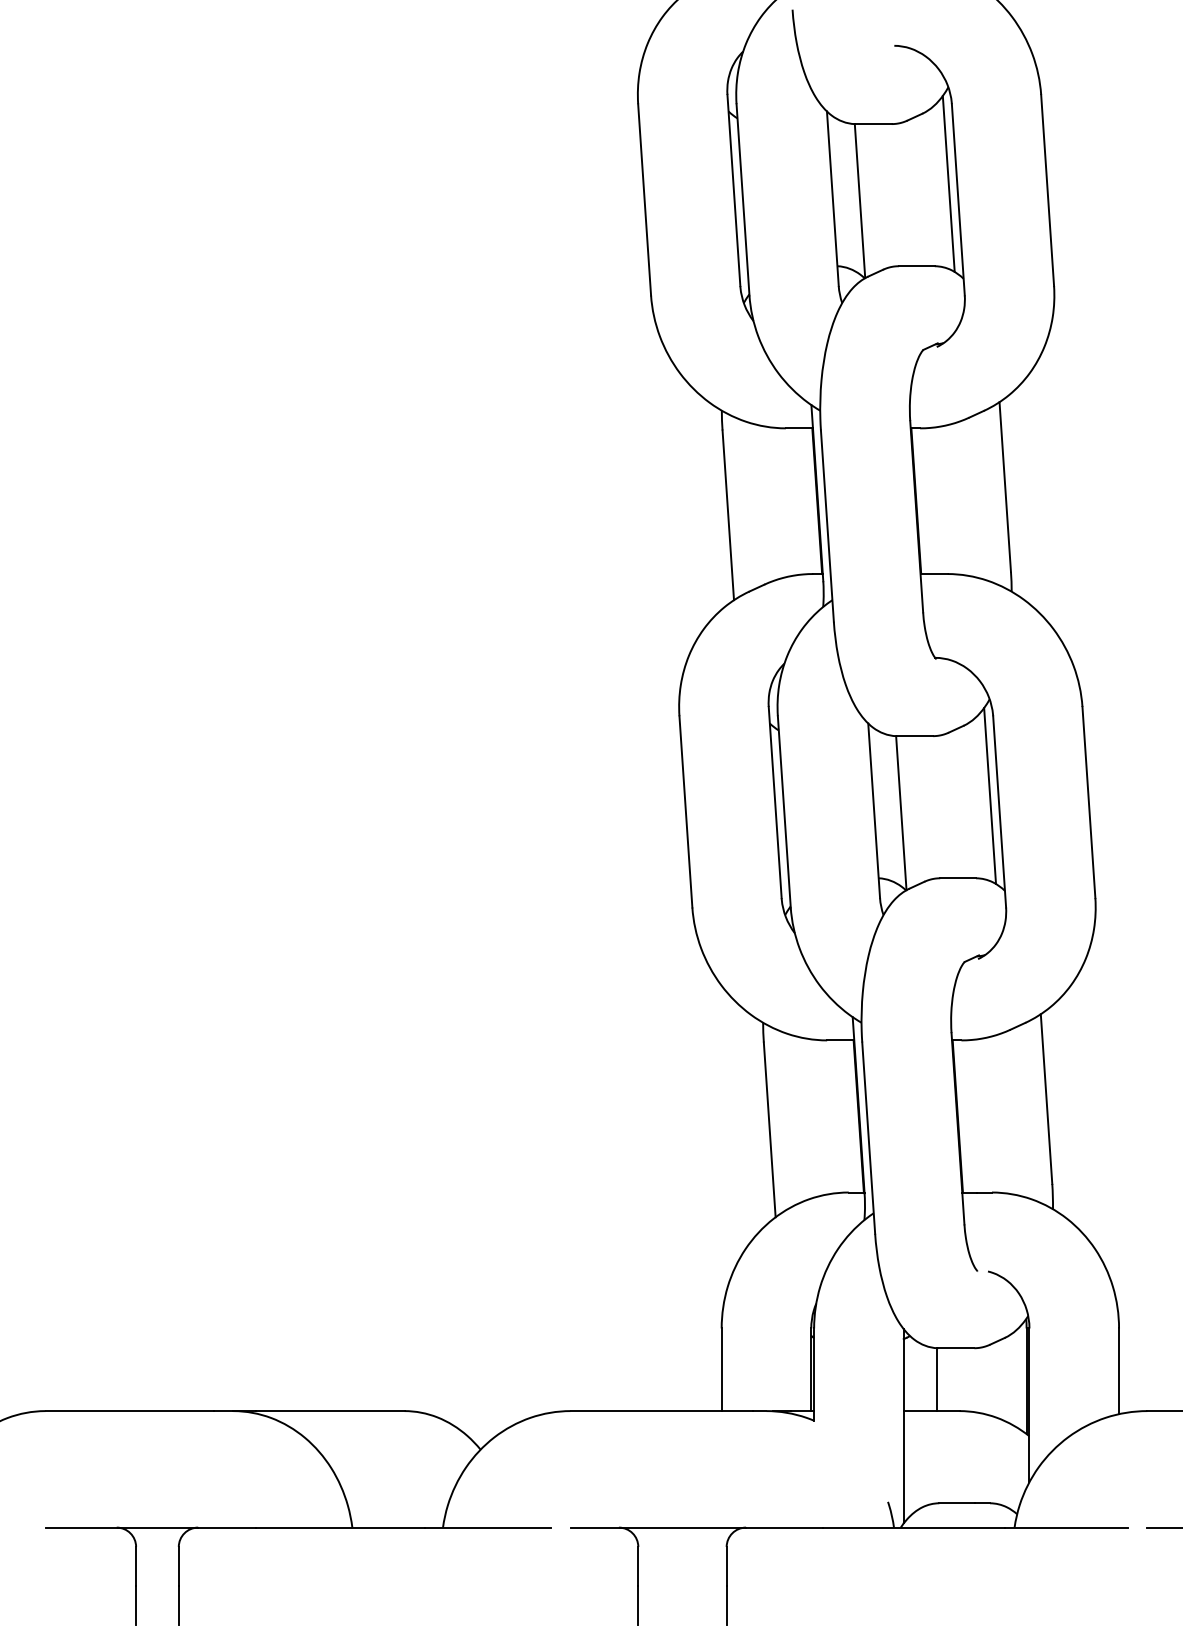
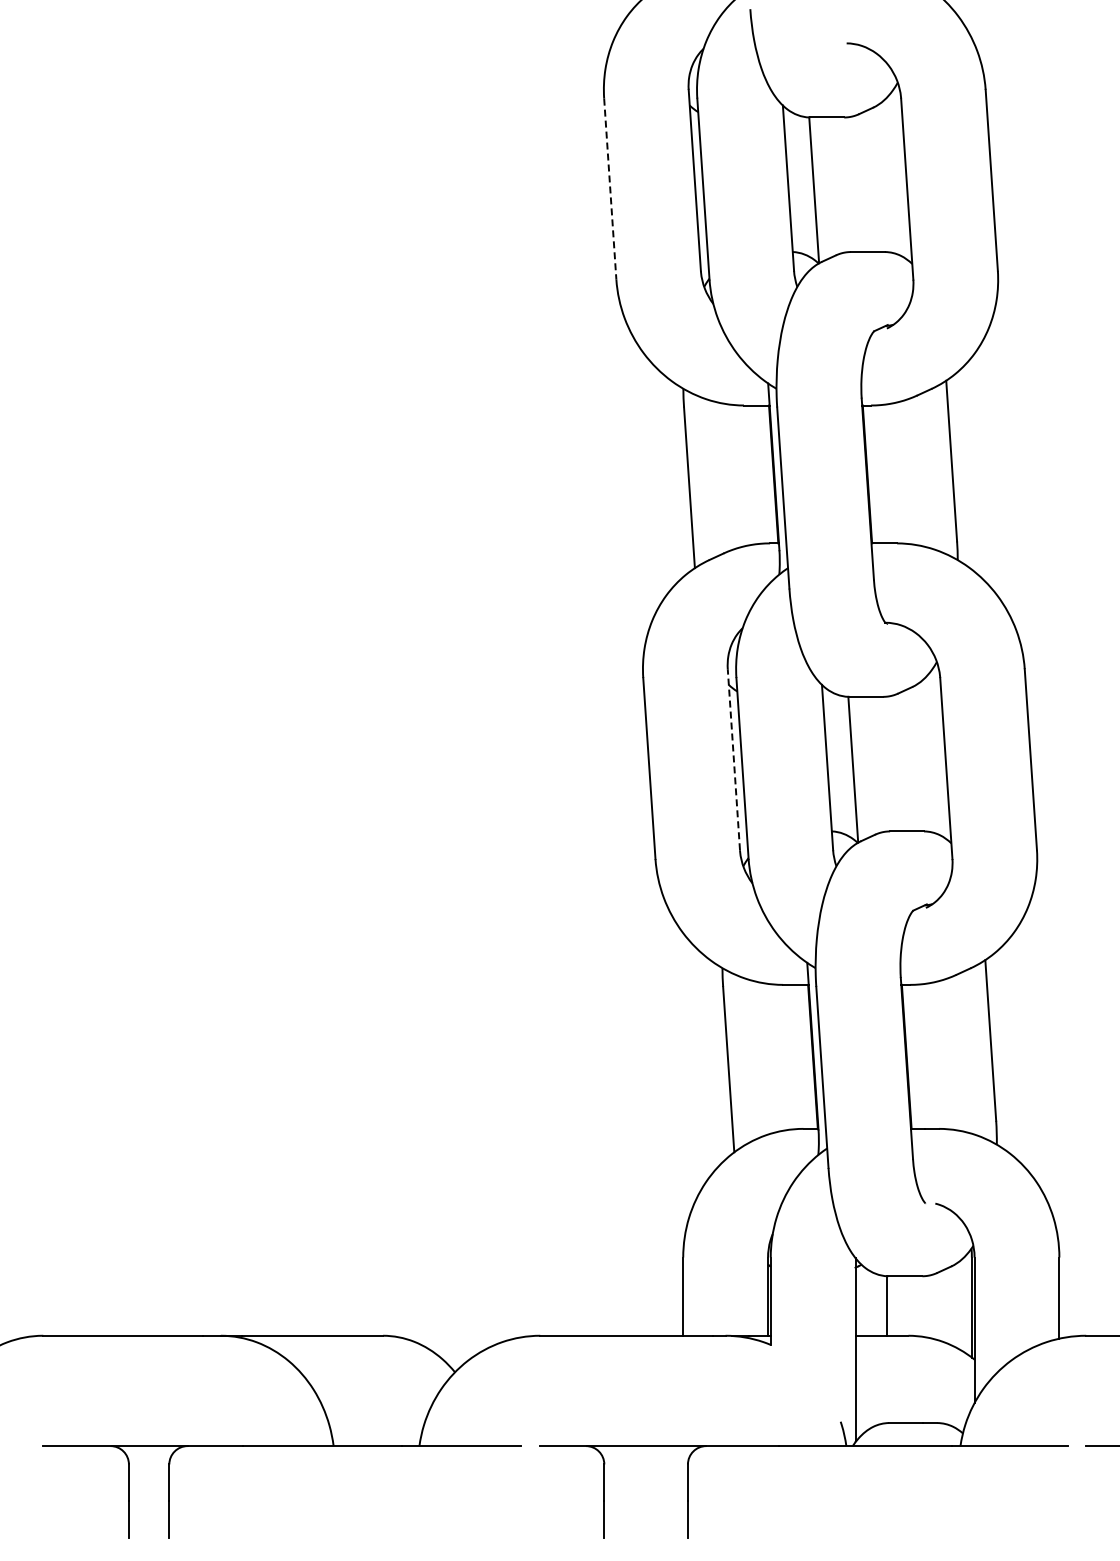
line: (948, 183) -> (897, 173), removed
line: (644, 200) -> (610, 189), solid -> dashed
line: (989, 795) -> (936, 753), removed
line: (774, 802) -> (733, 759), solid -> dashed

